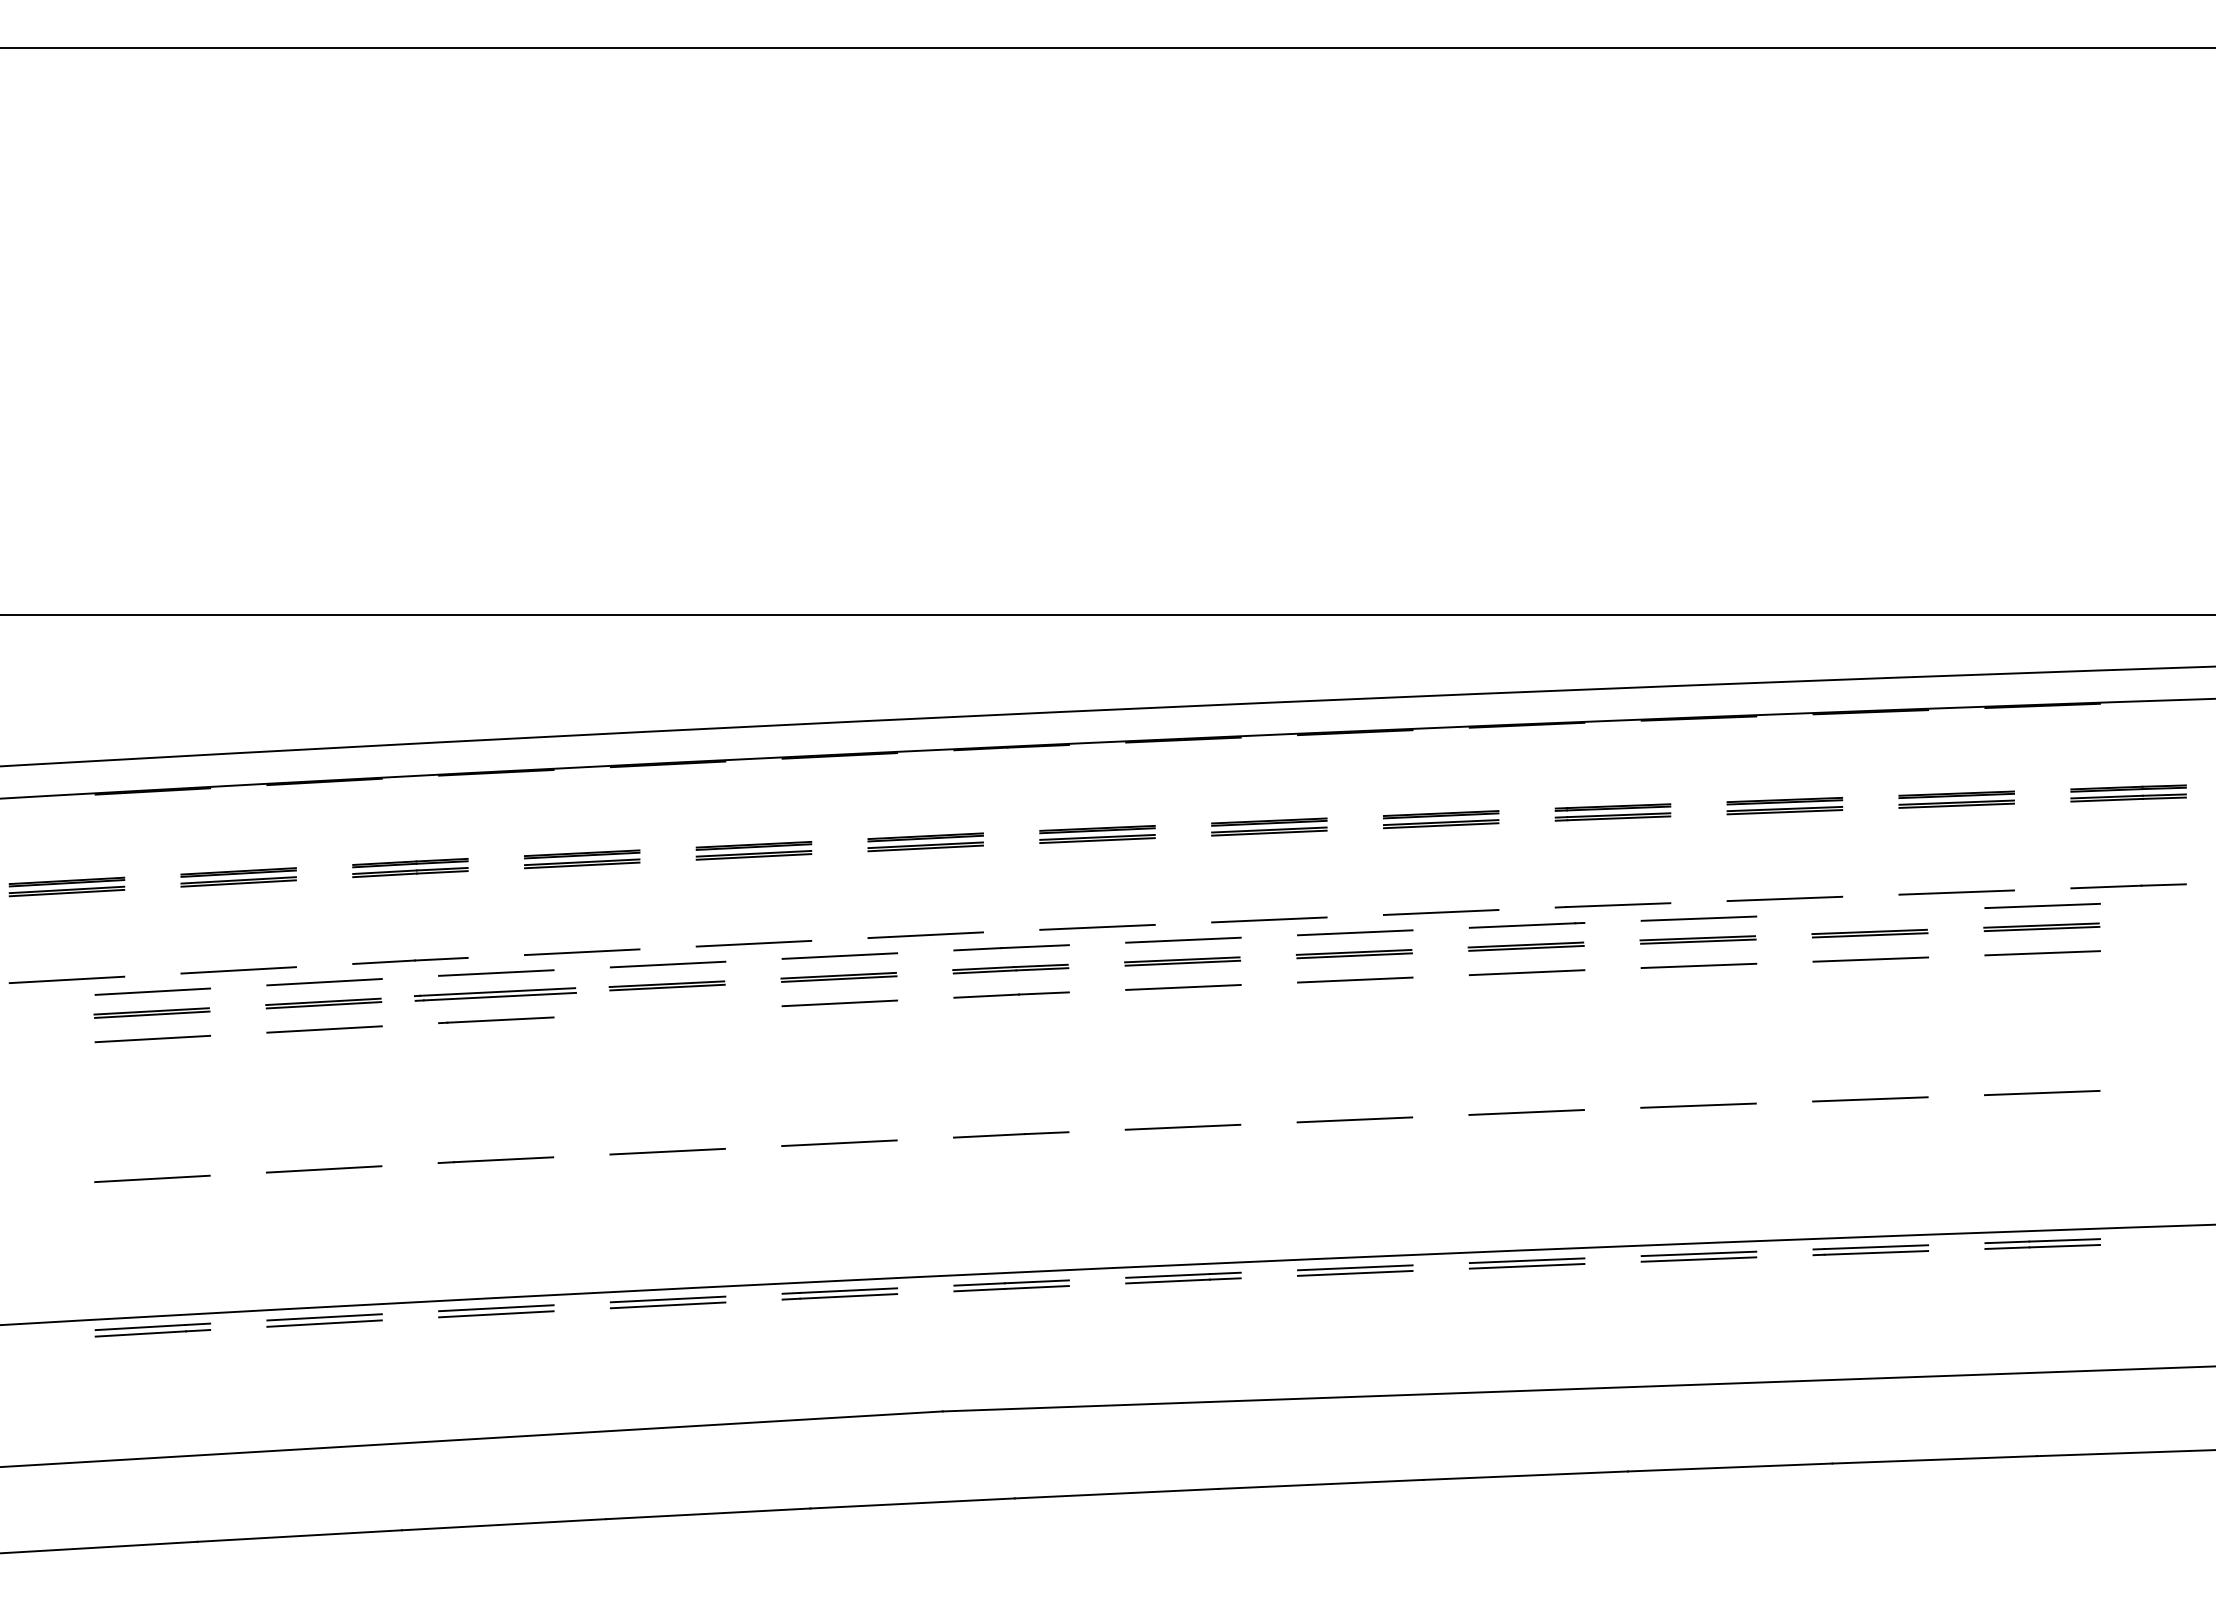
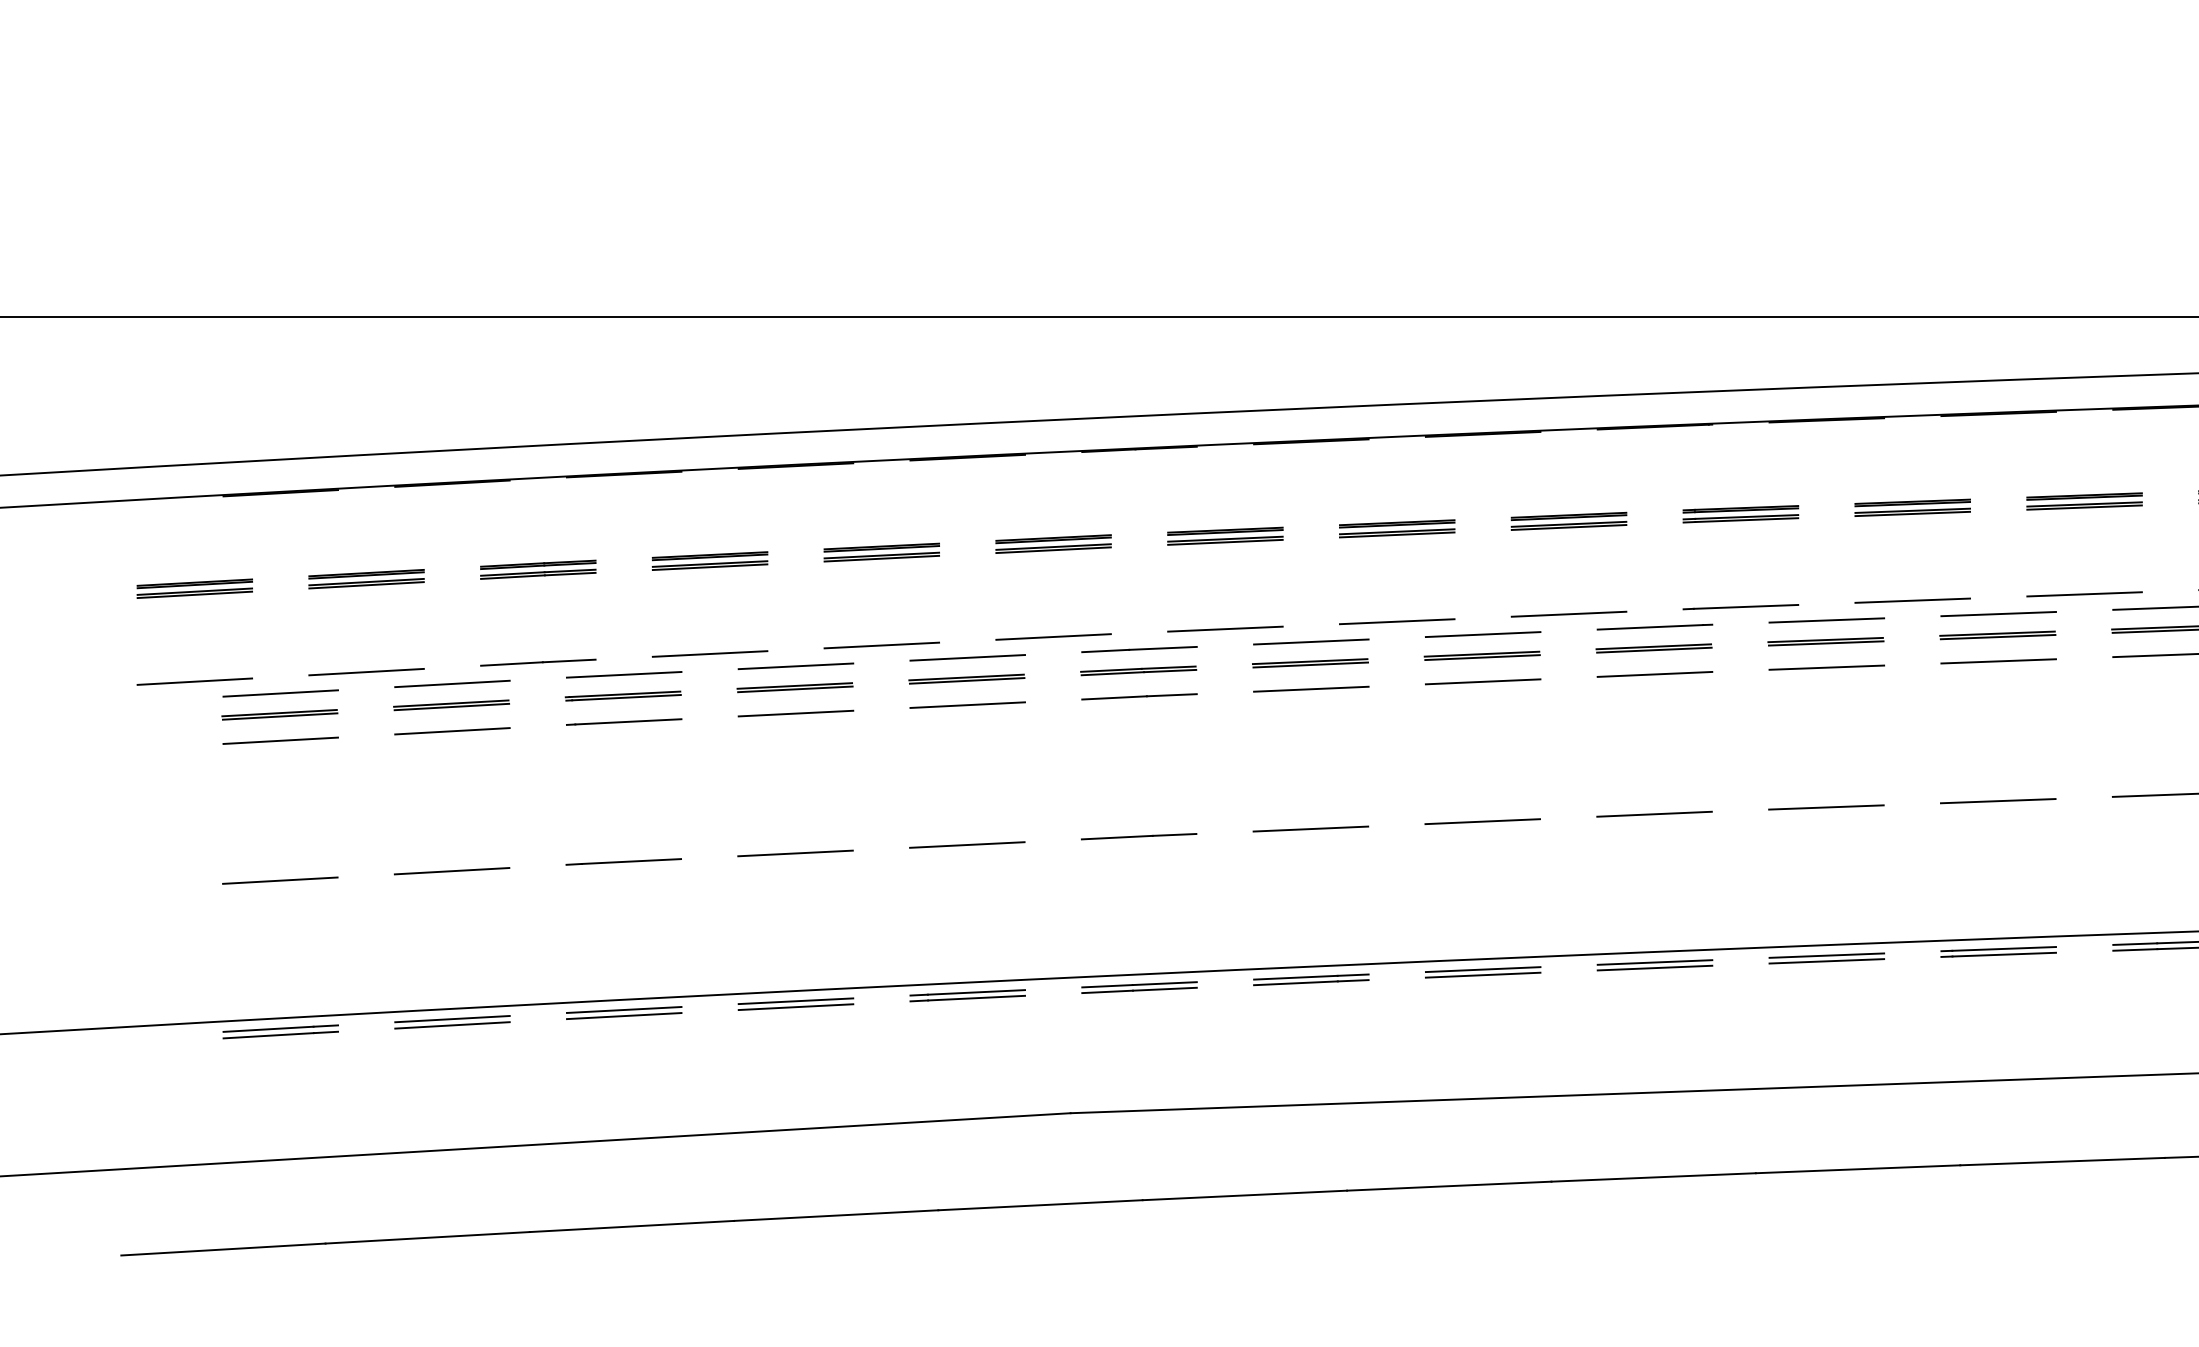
line: (1870, 912) -> (1998, 614), added
part: (495, 993) -> (623, 695), size x0.71
line: (667, 1011) -> (795, 713), added

